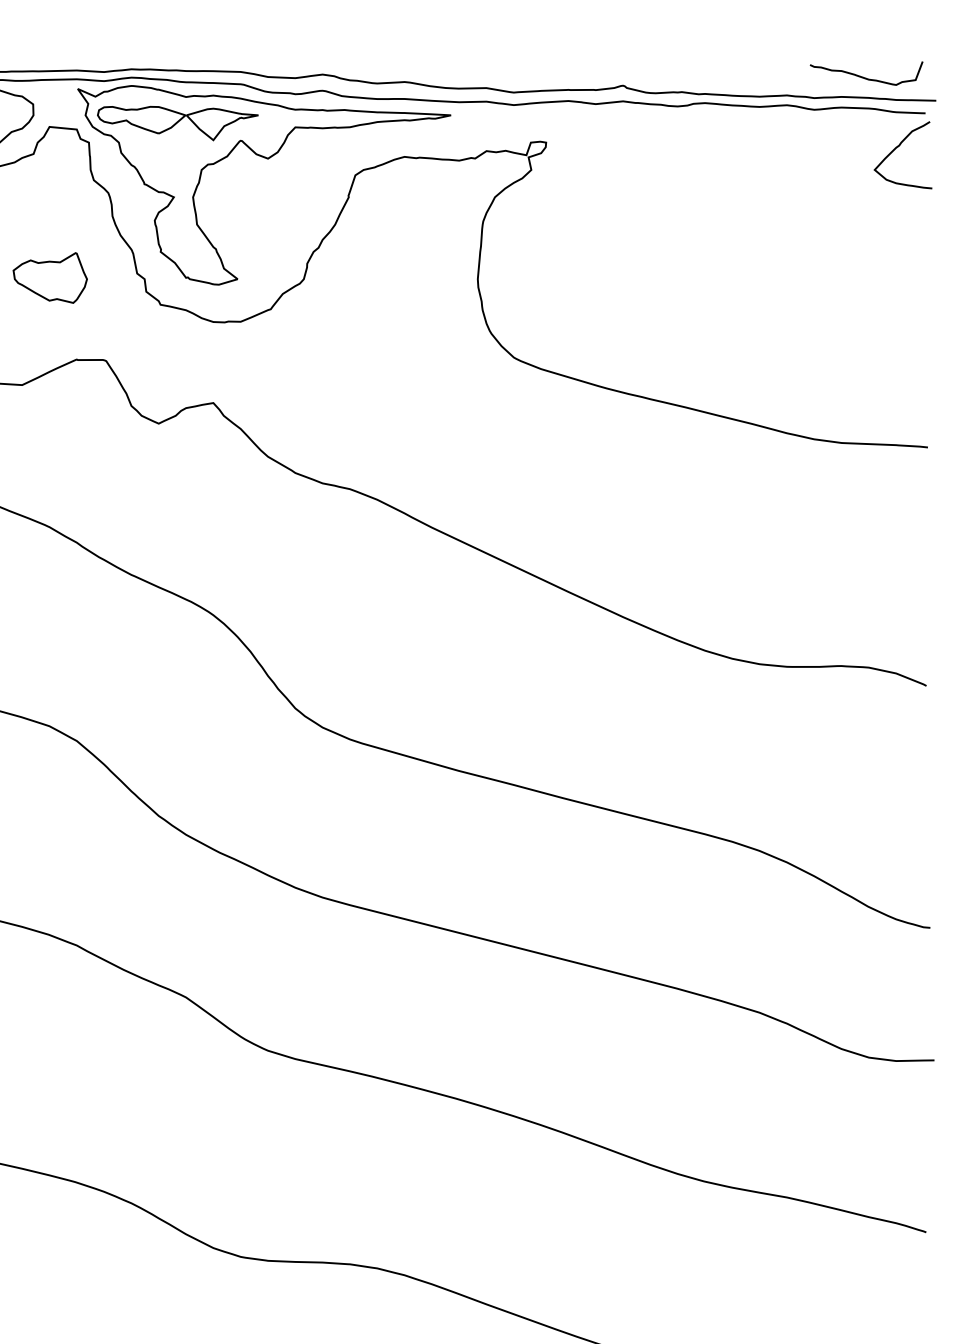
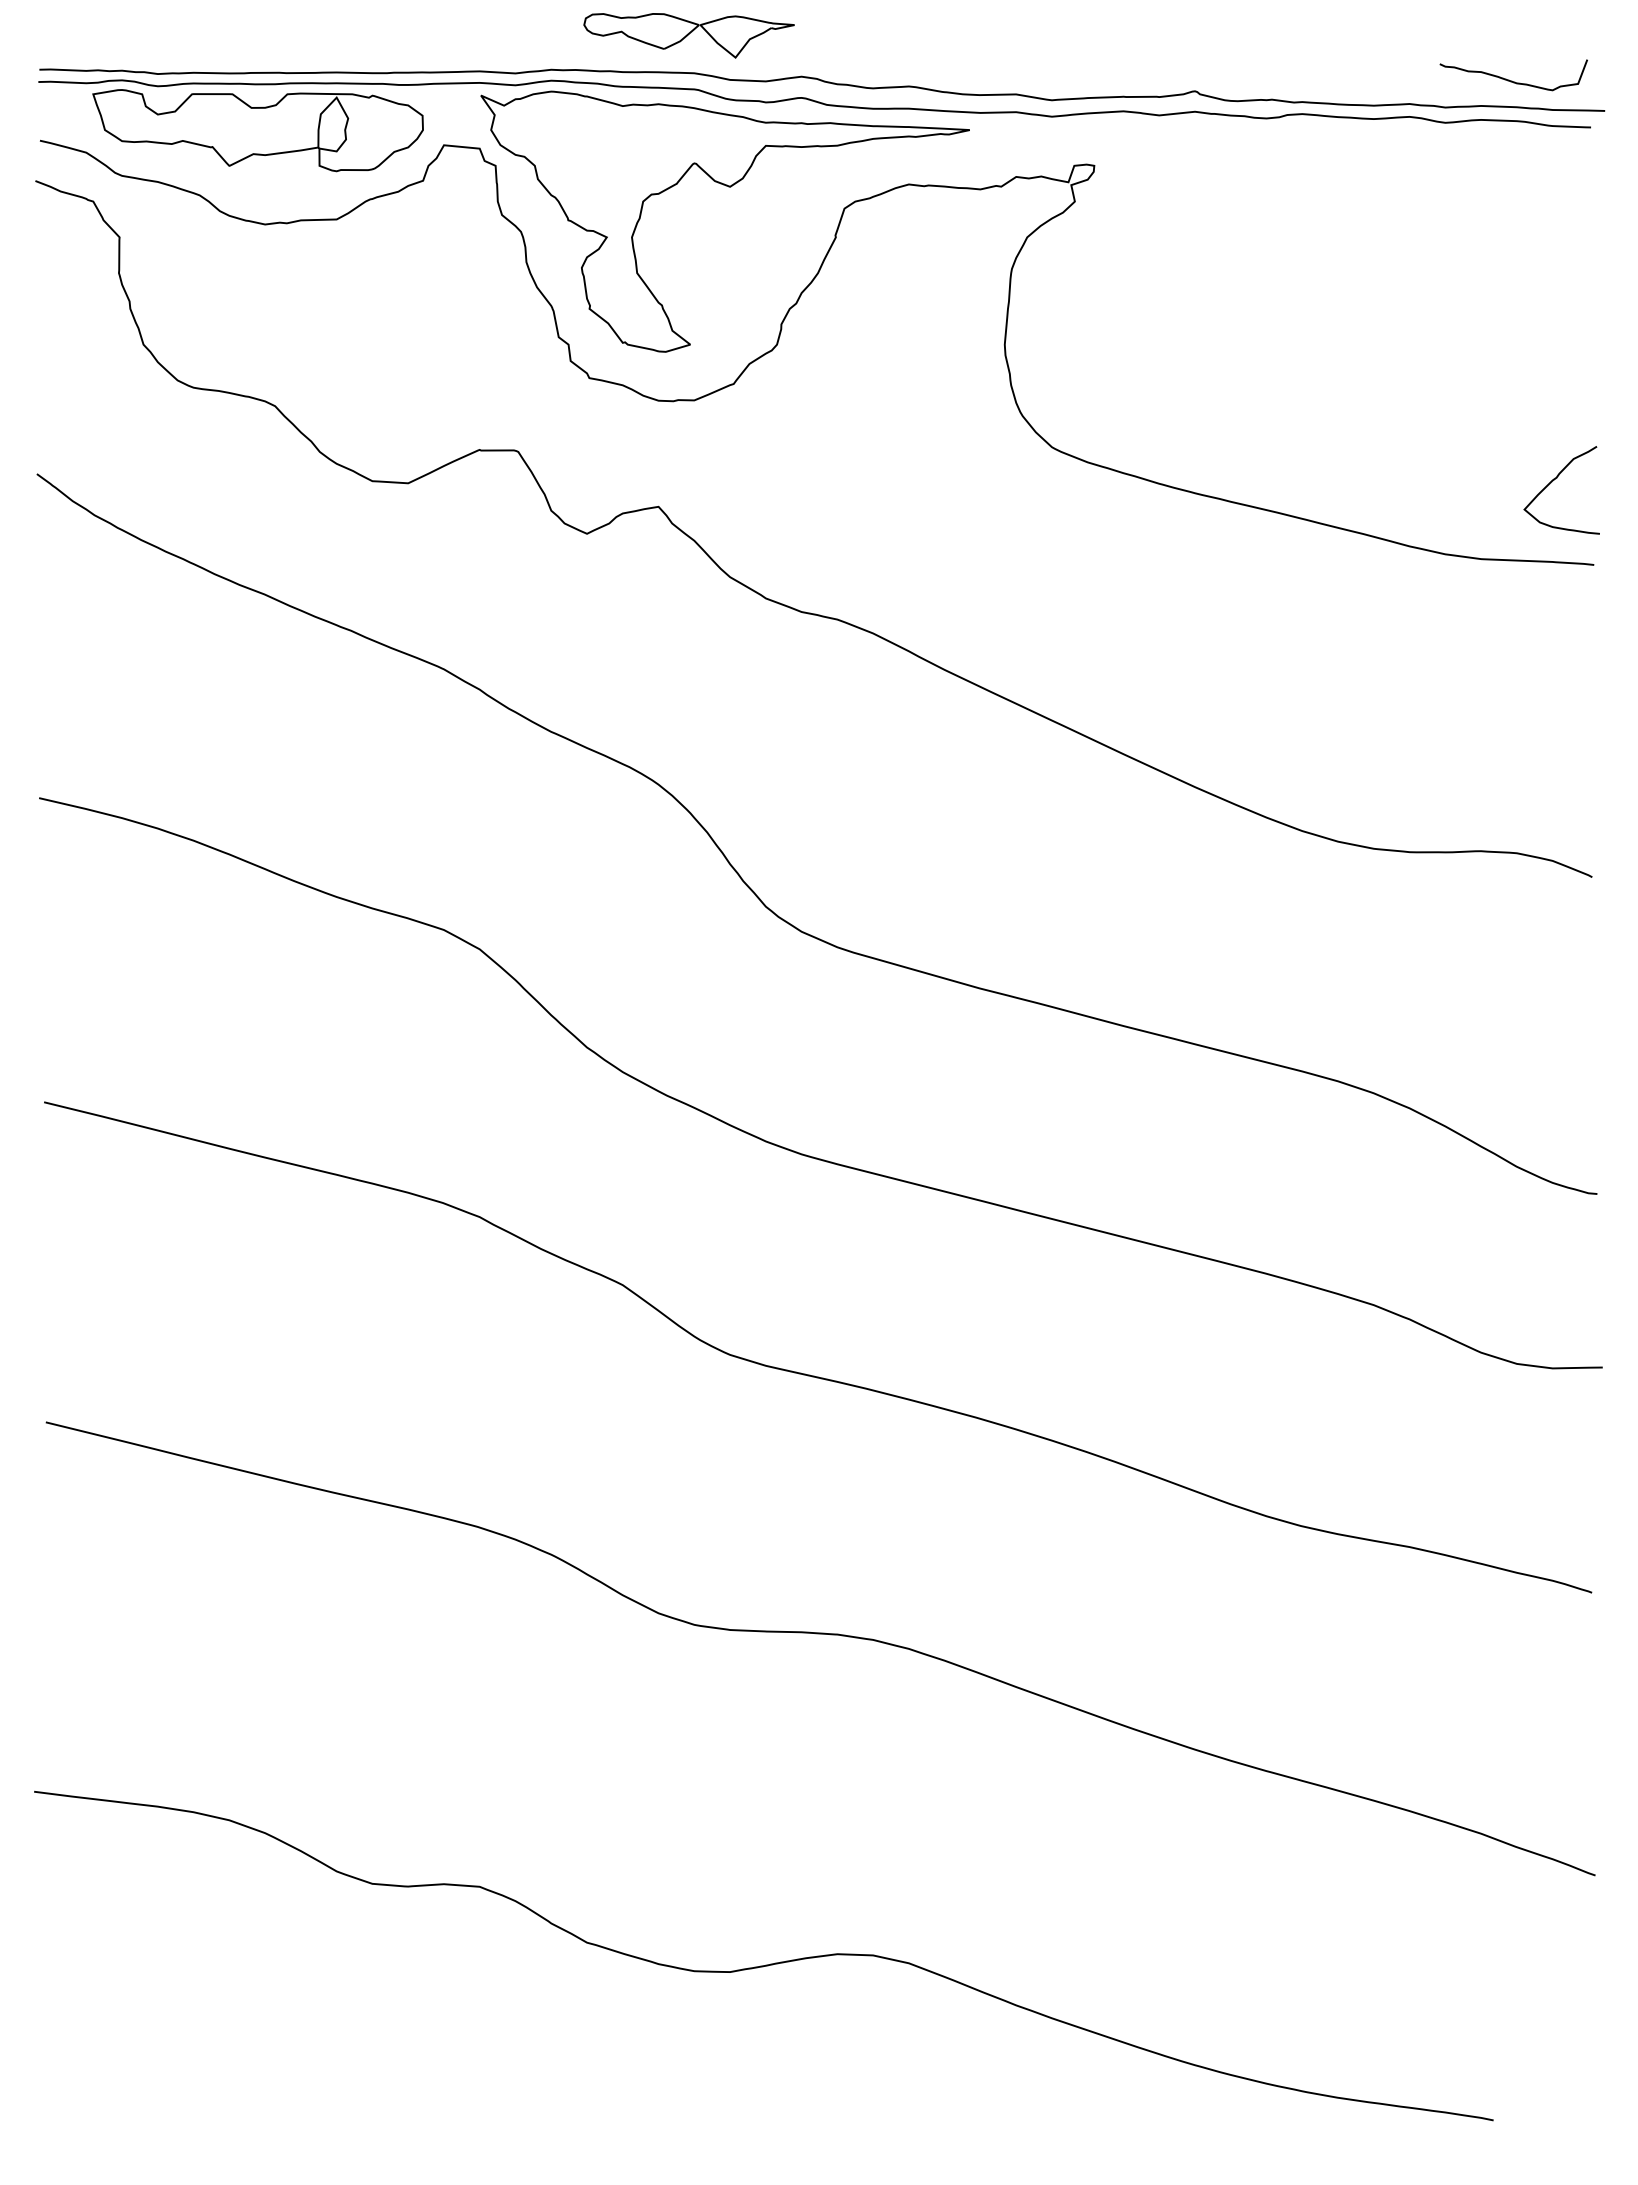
part: (177, 123) -> (688, 35), moved
curve: (896, 148) -> (1553, 481), moved
part: (49, 277) -> (444, 342), removed

